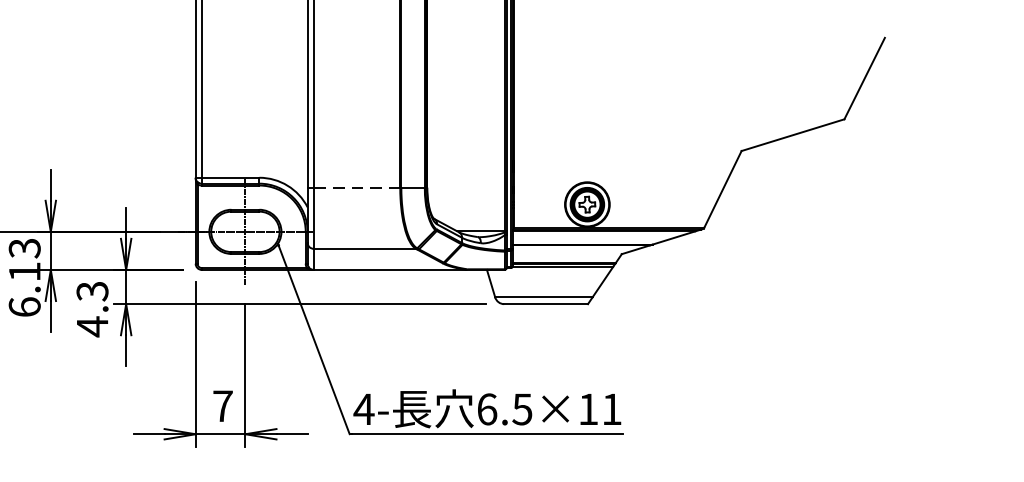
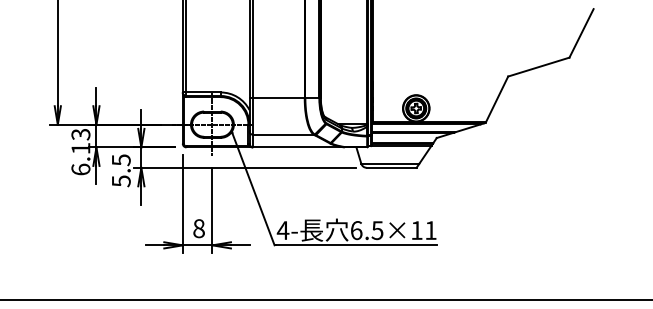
line: (356, 187) -> (278, 98), dashed -> solid
text: (91, 308) -> (120, 170), 4.3 -> 5.5
text: (222, 405) -> (198, 228), 7 -> 8

